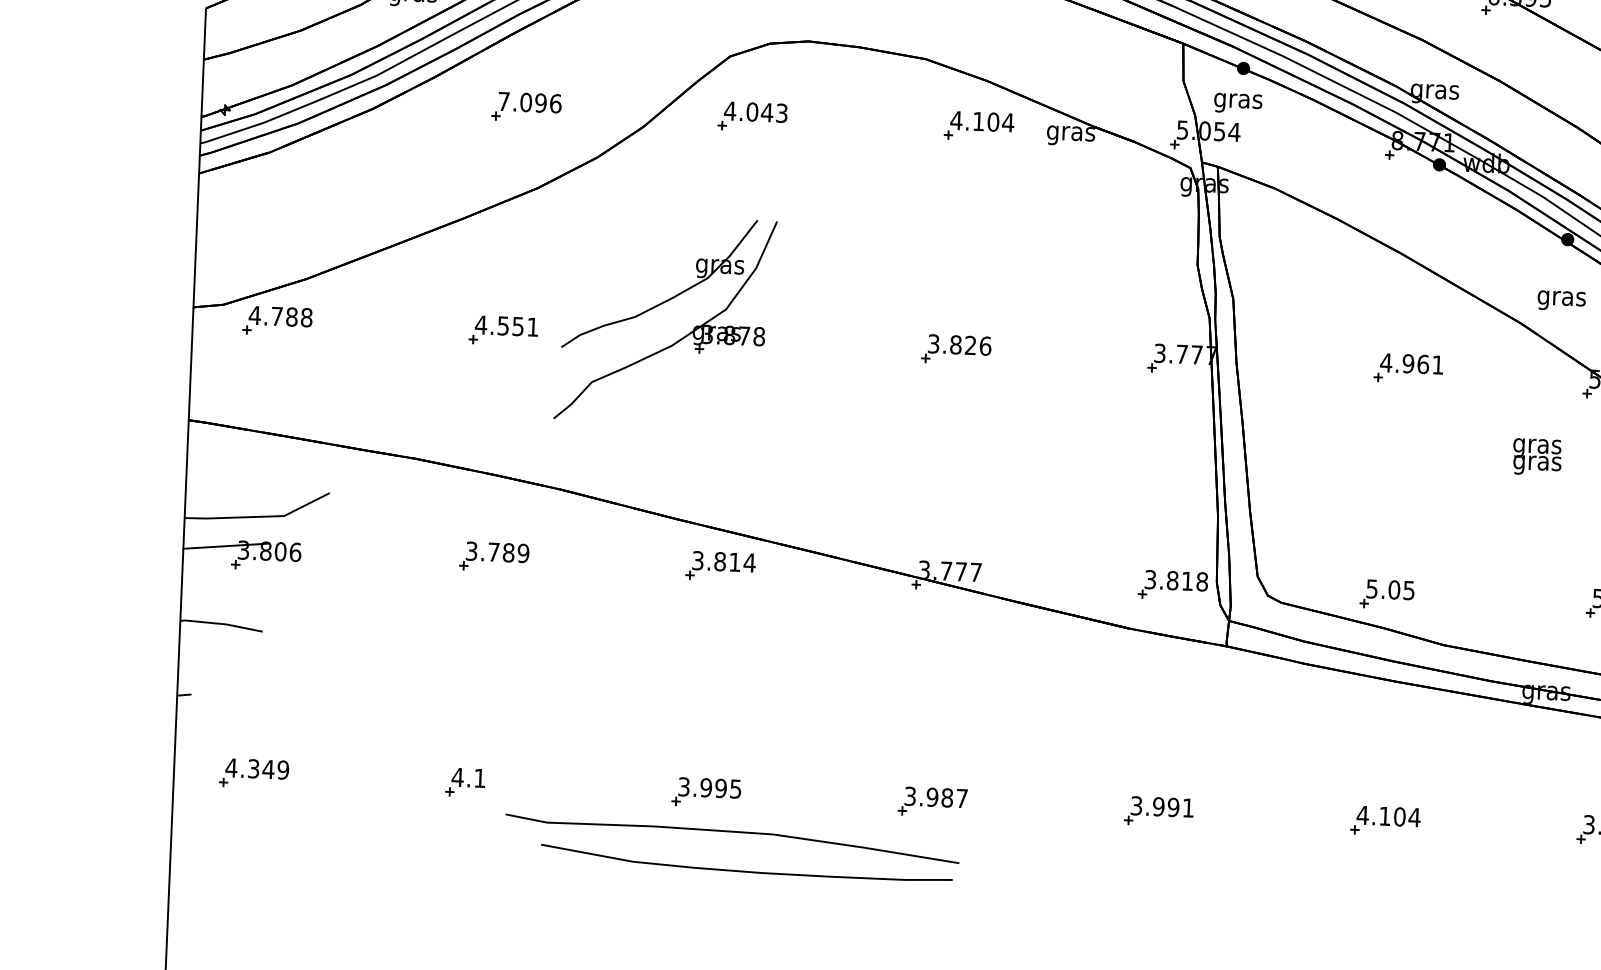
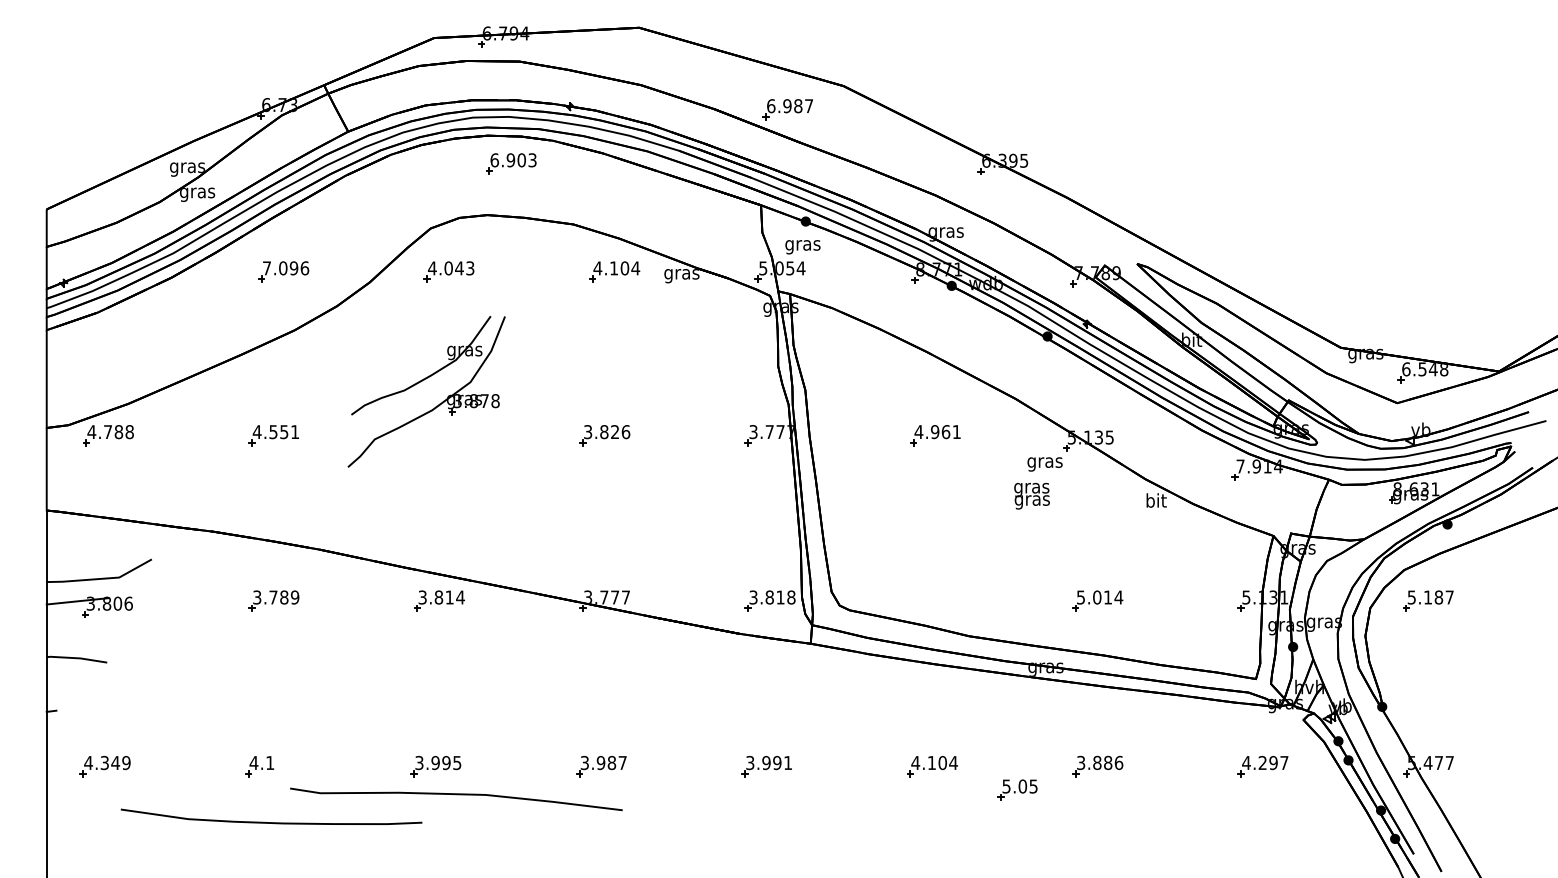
text: (1560, 300) -> (1044, 464), moved
part: (656, 308) -> (419, 383), moved
part: (1386, 593) -> (1017, 789), moved
curve: (746, 871) -> (271, 822), moved

